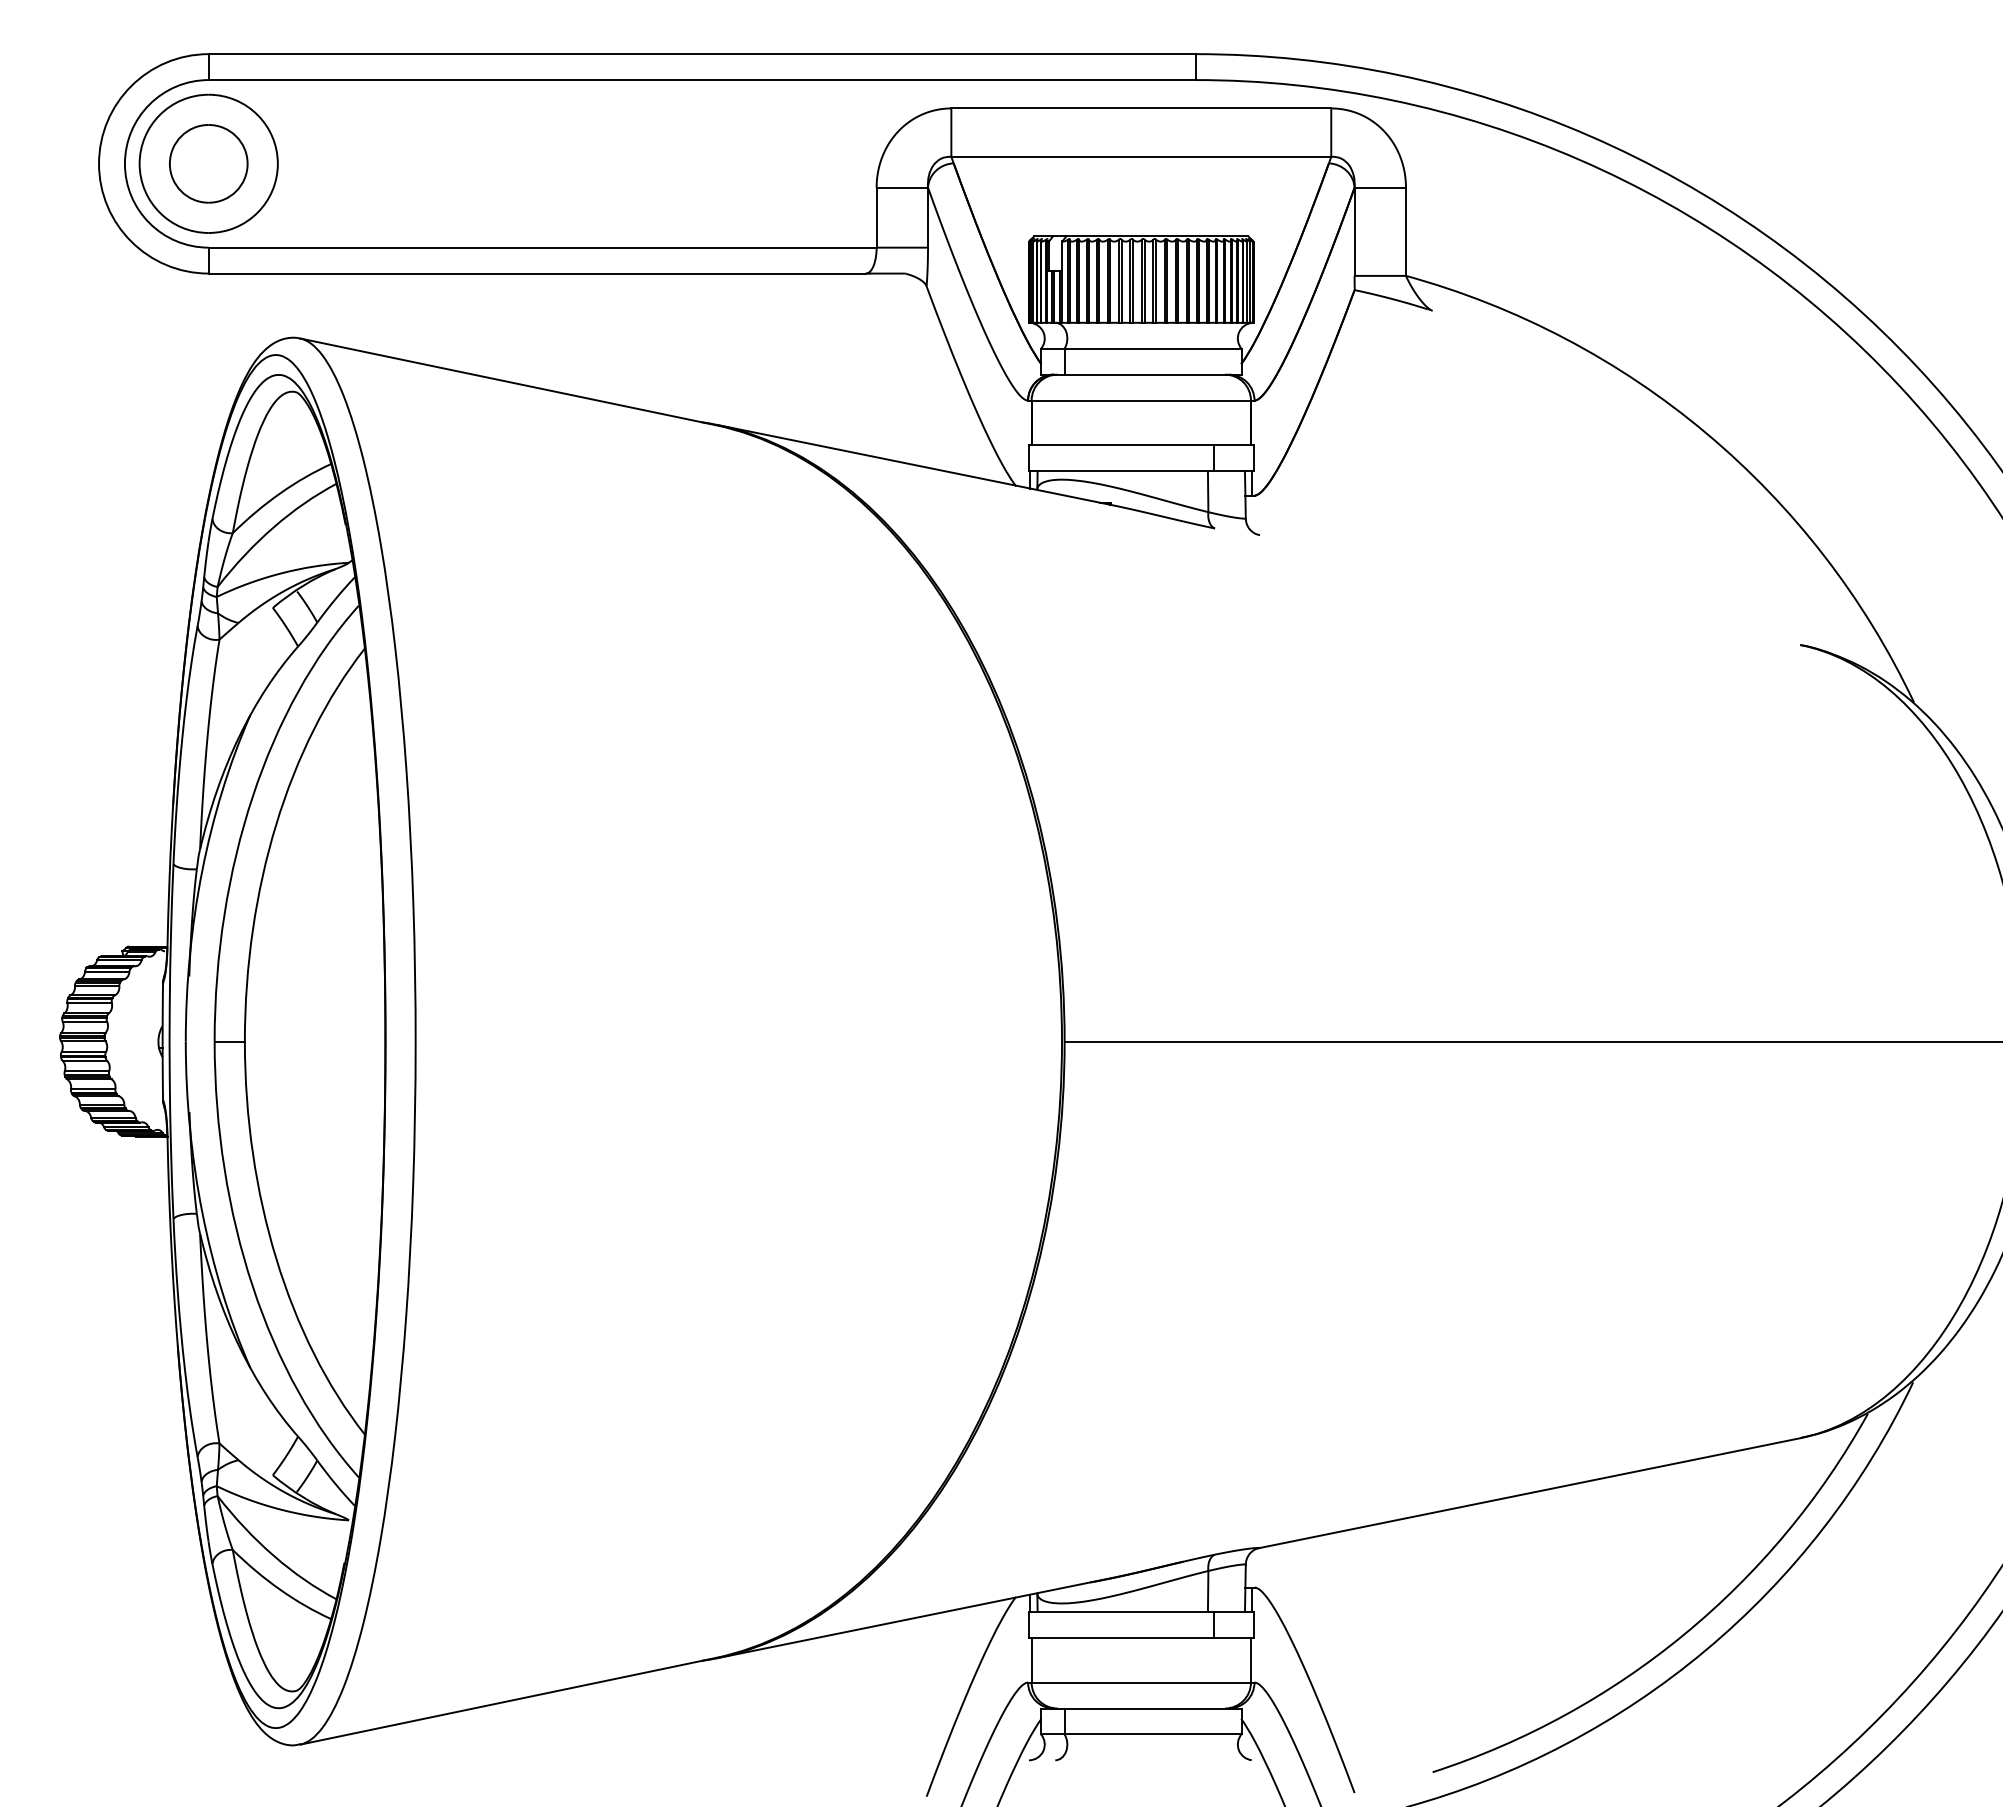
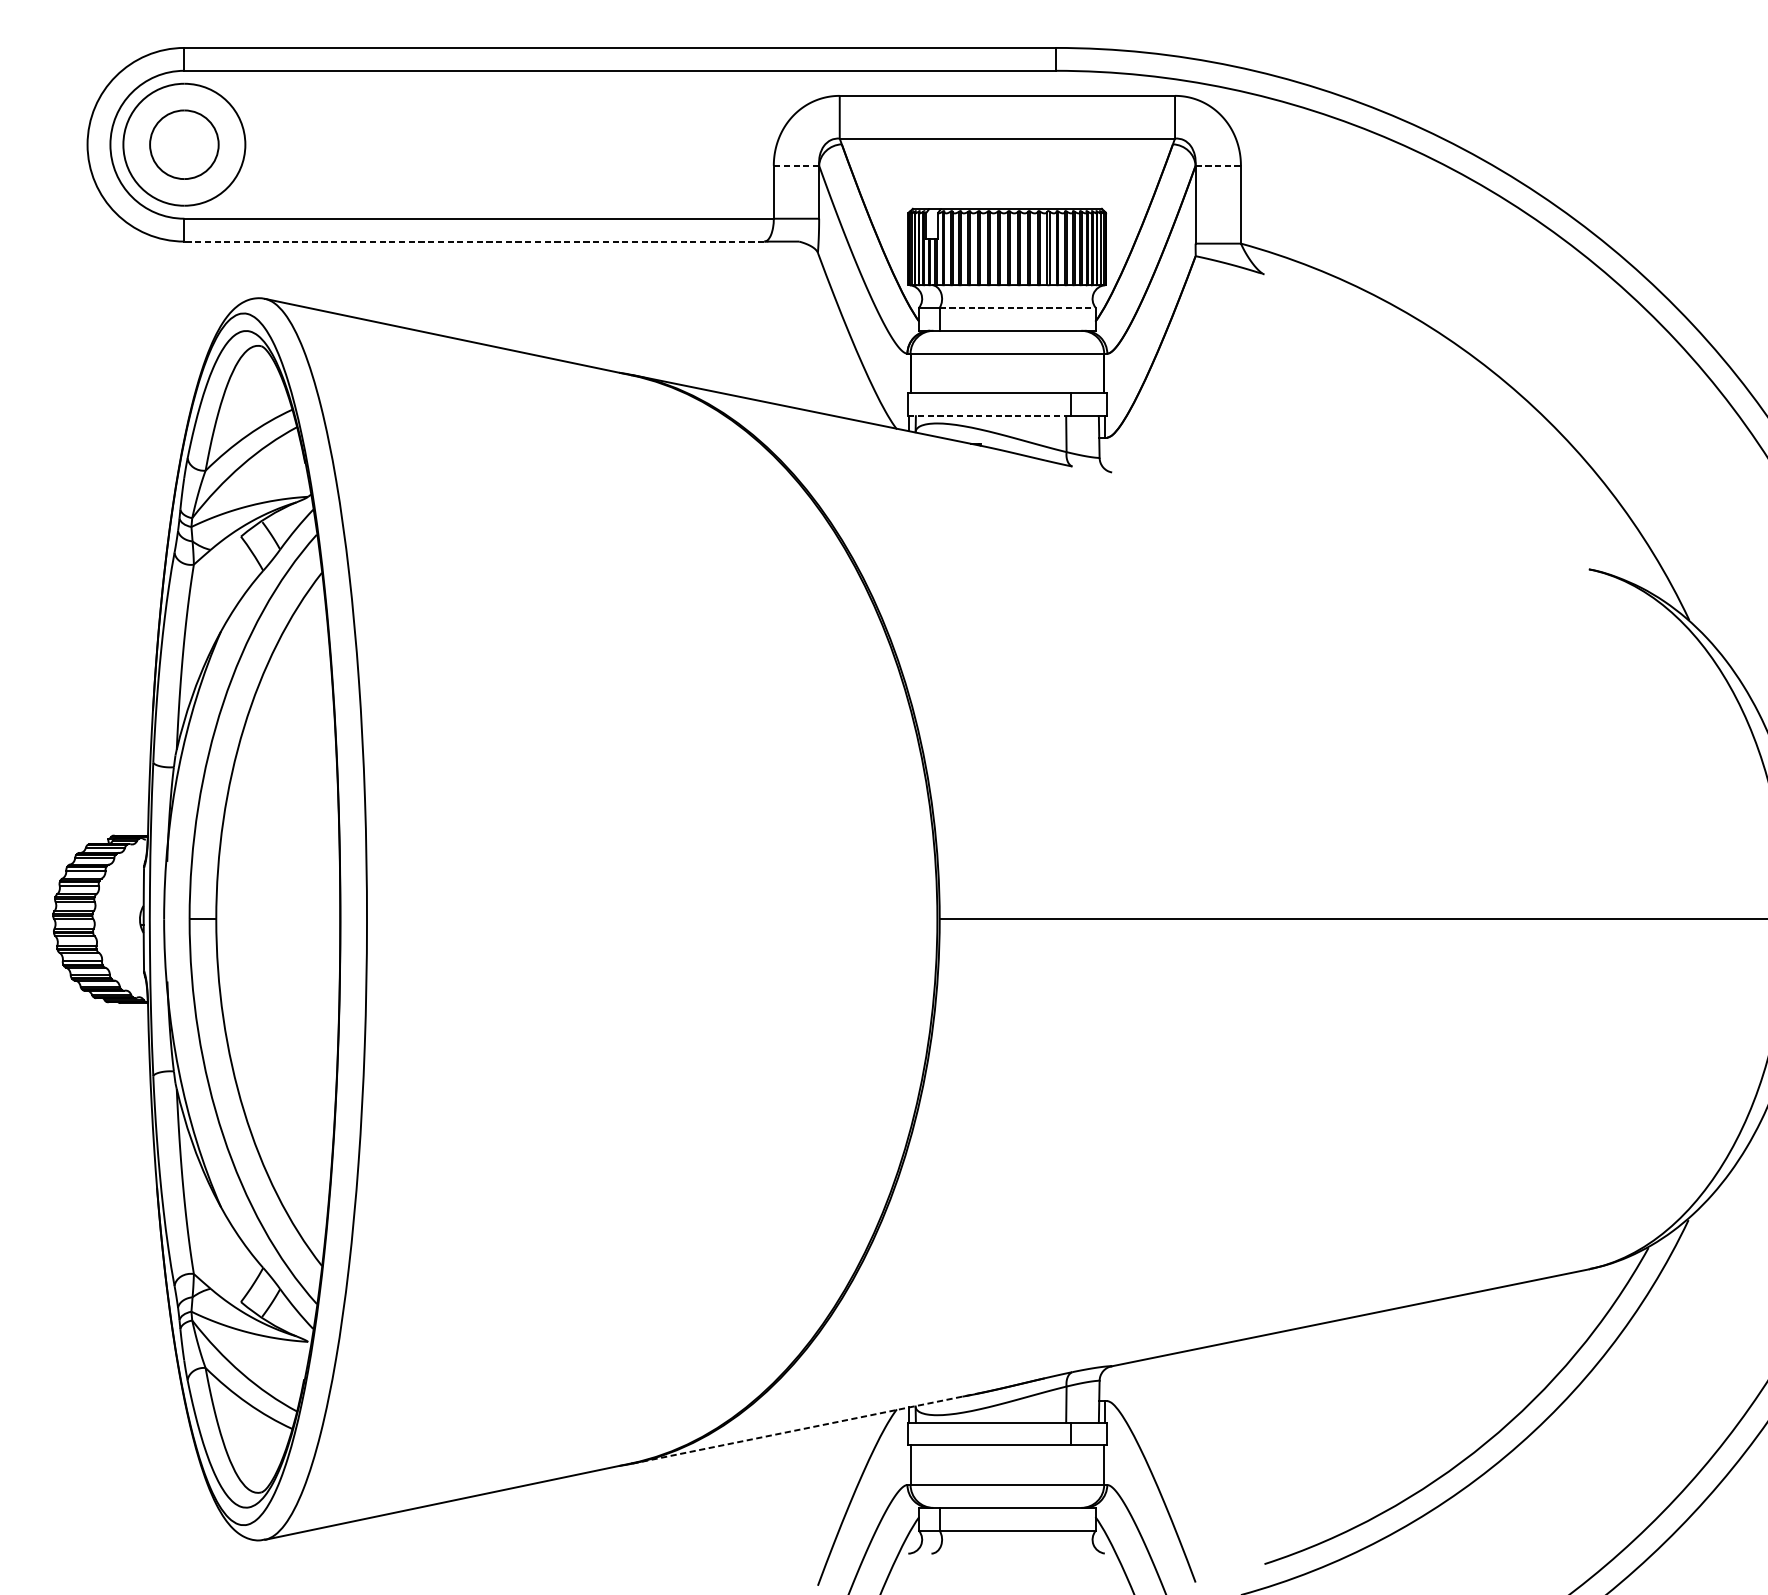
line: (902, 187) -> (796, 165), solid -> dashed
line: (1380, 187) -> (1218, 165), solid -> dashed
line: (537, 273) -> (474, 241), solid -> dashed
line: (1153, 348) -> (1018, 307), solid -> dashed
line: (1121, 471) -> (989, 416), solid -> dashed
line: (913, 1618) -> (806, 1428), solid -> dashed

